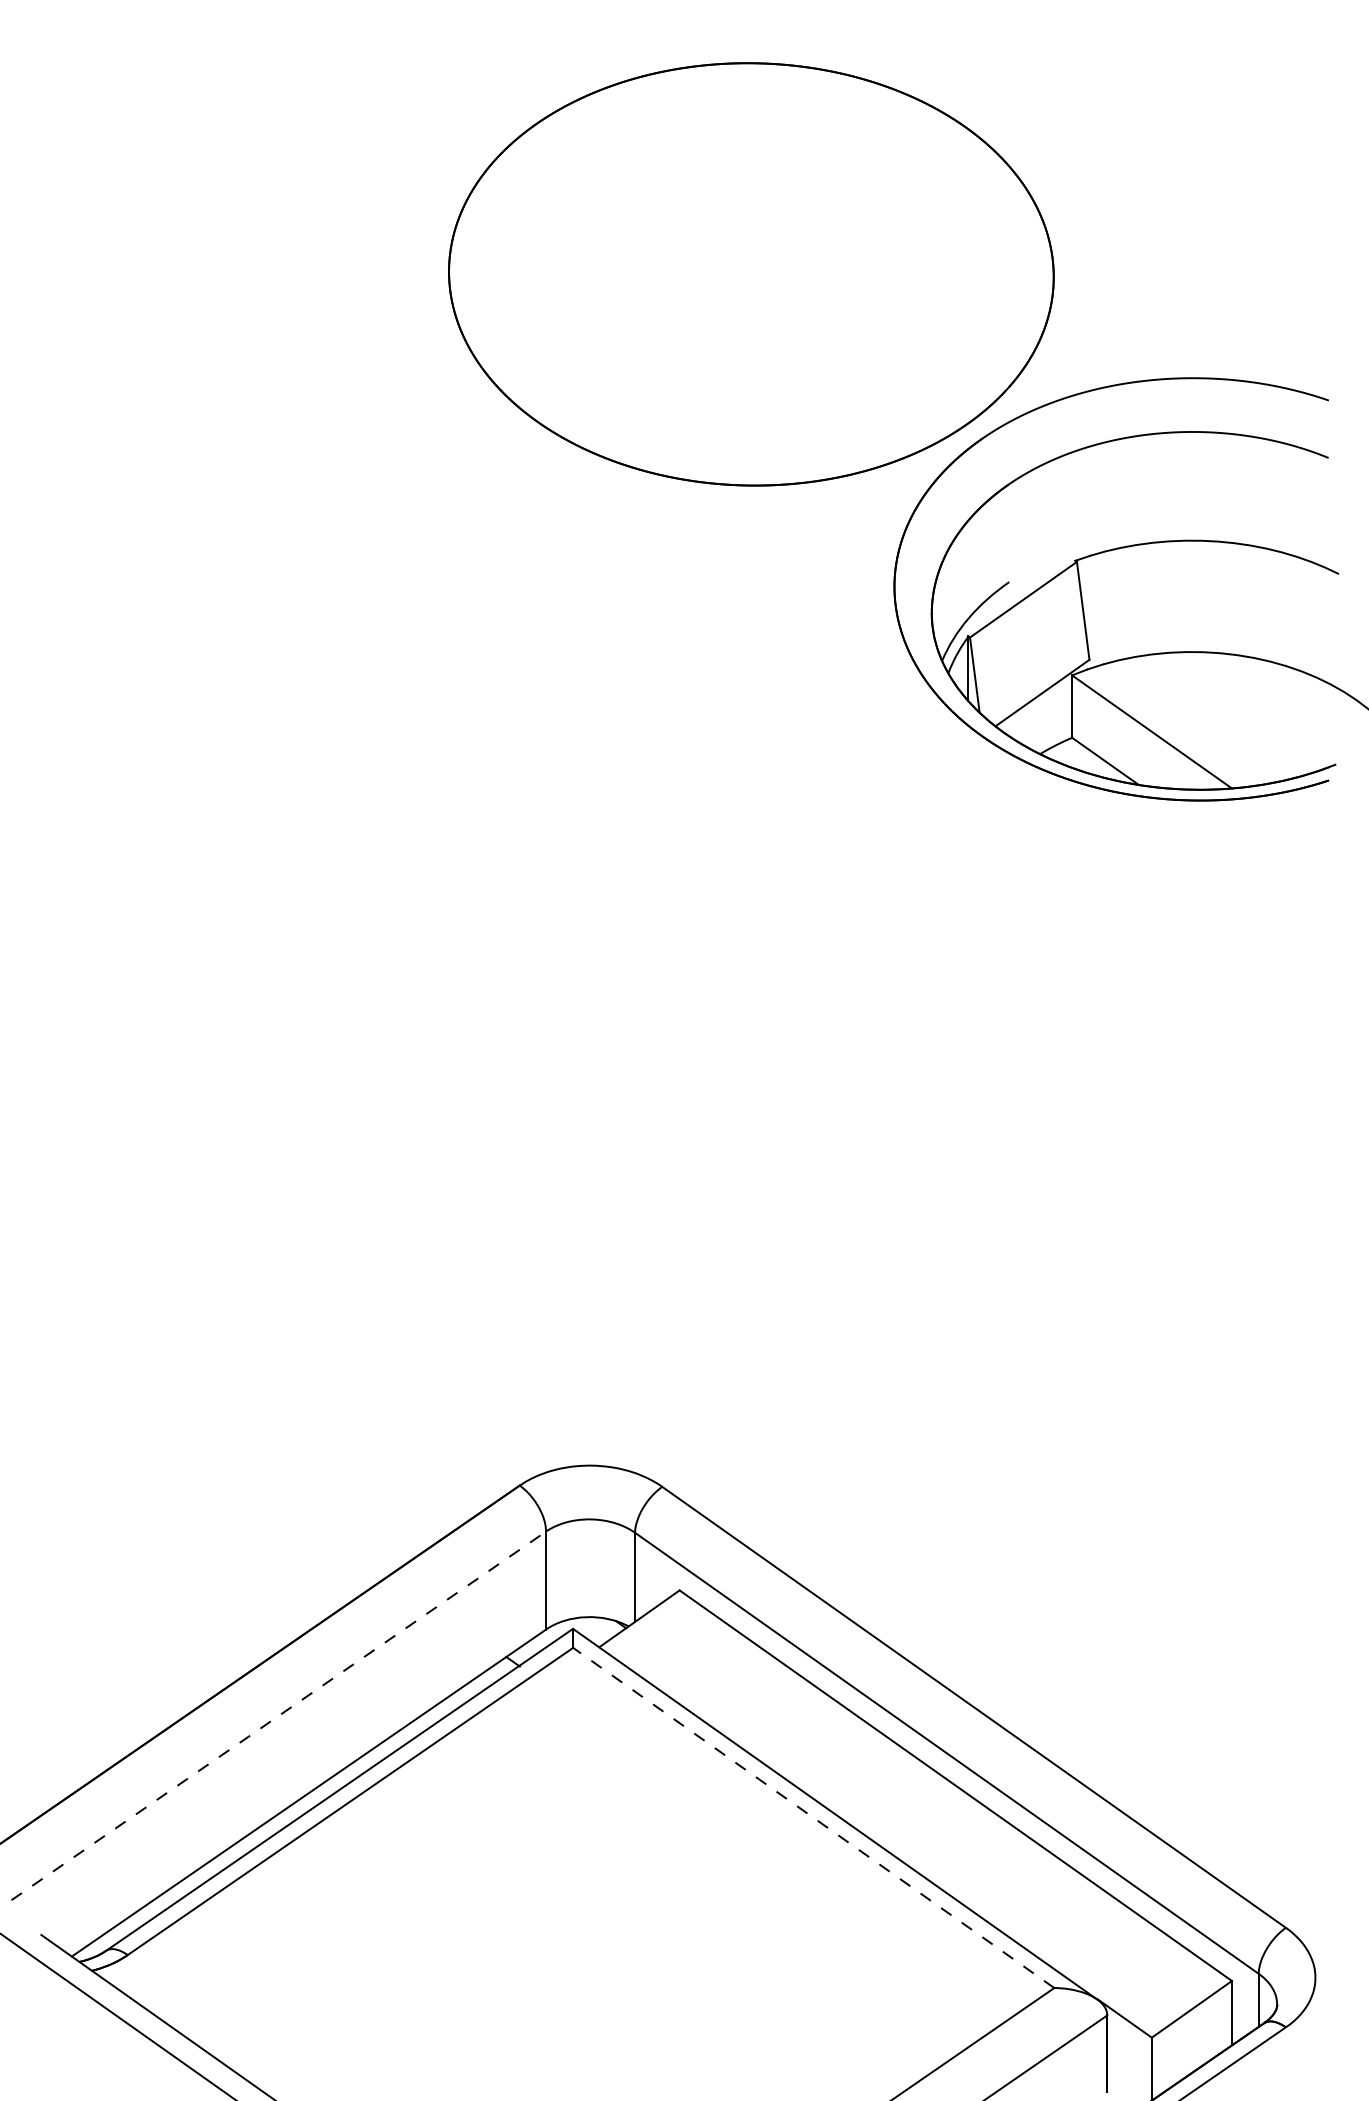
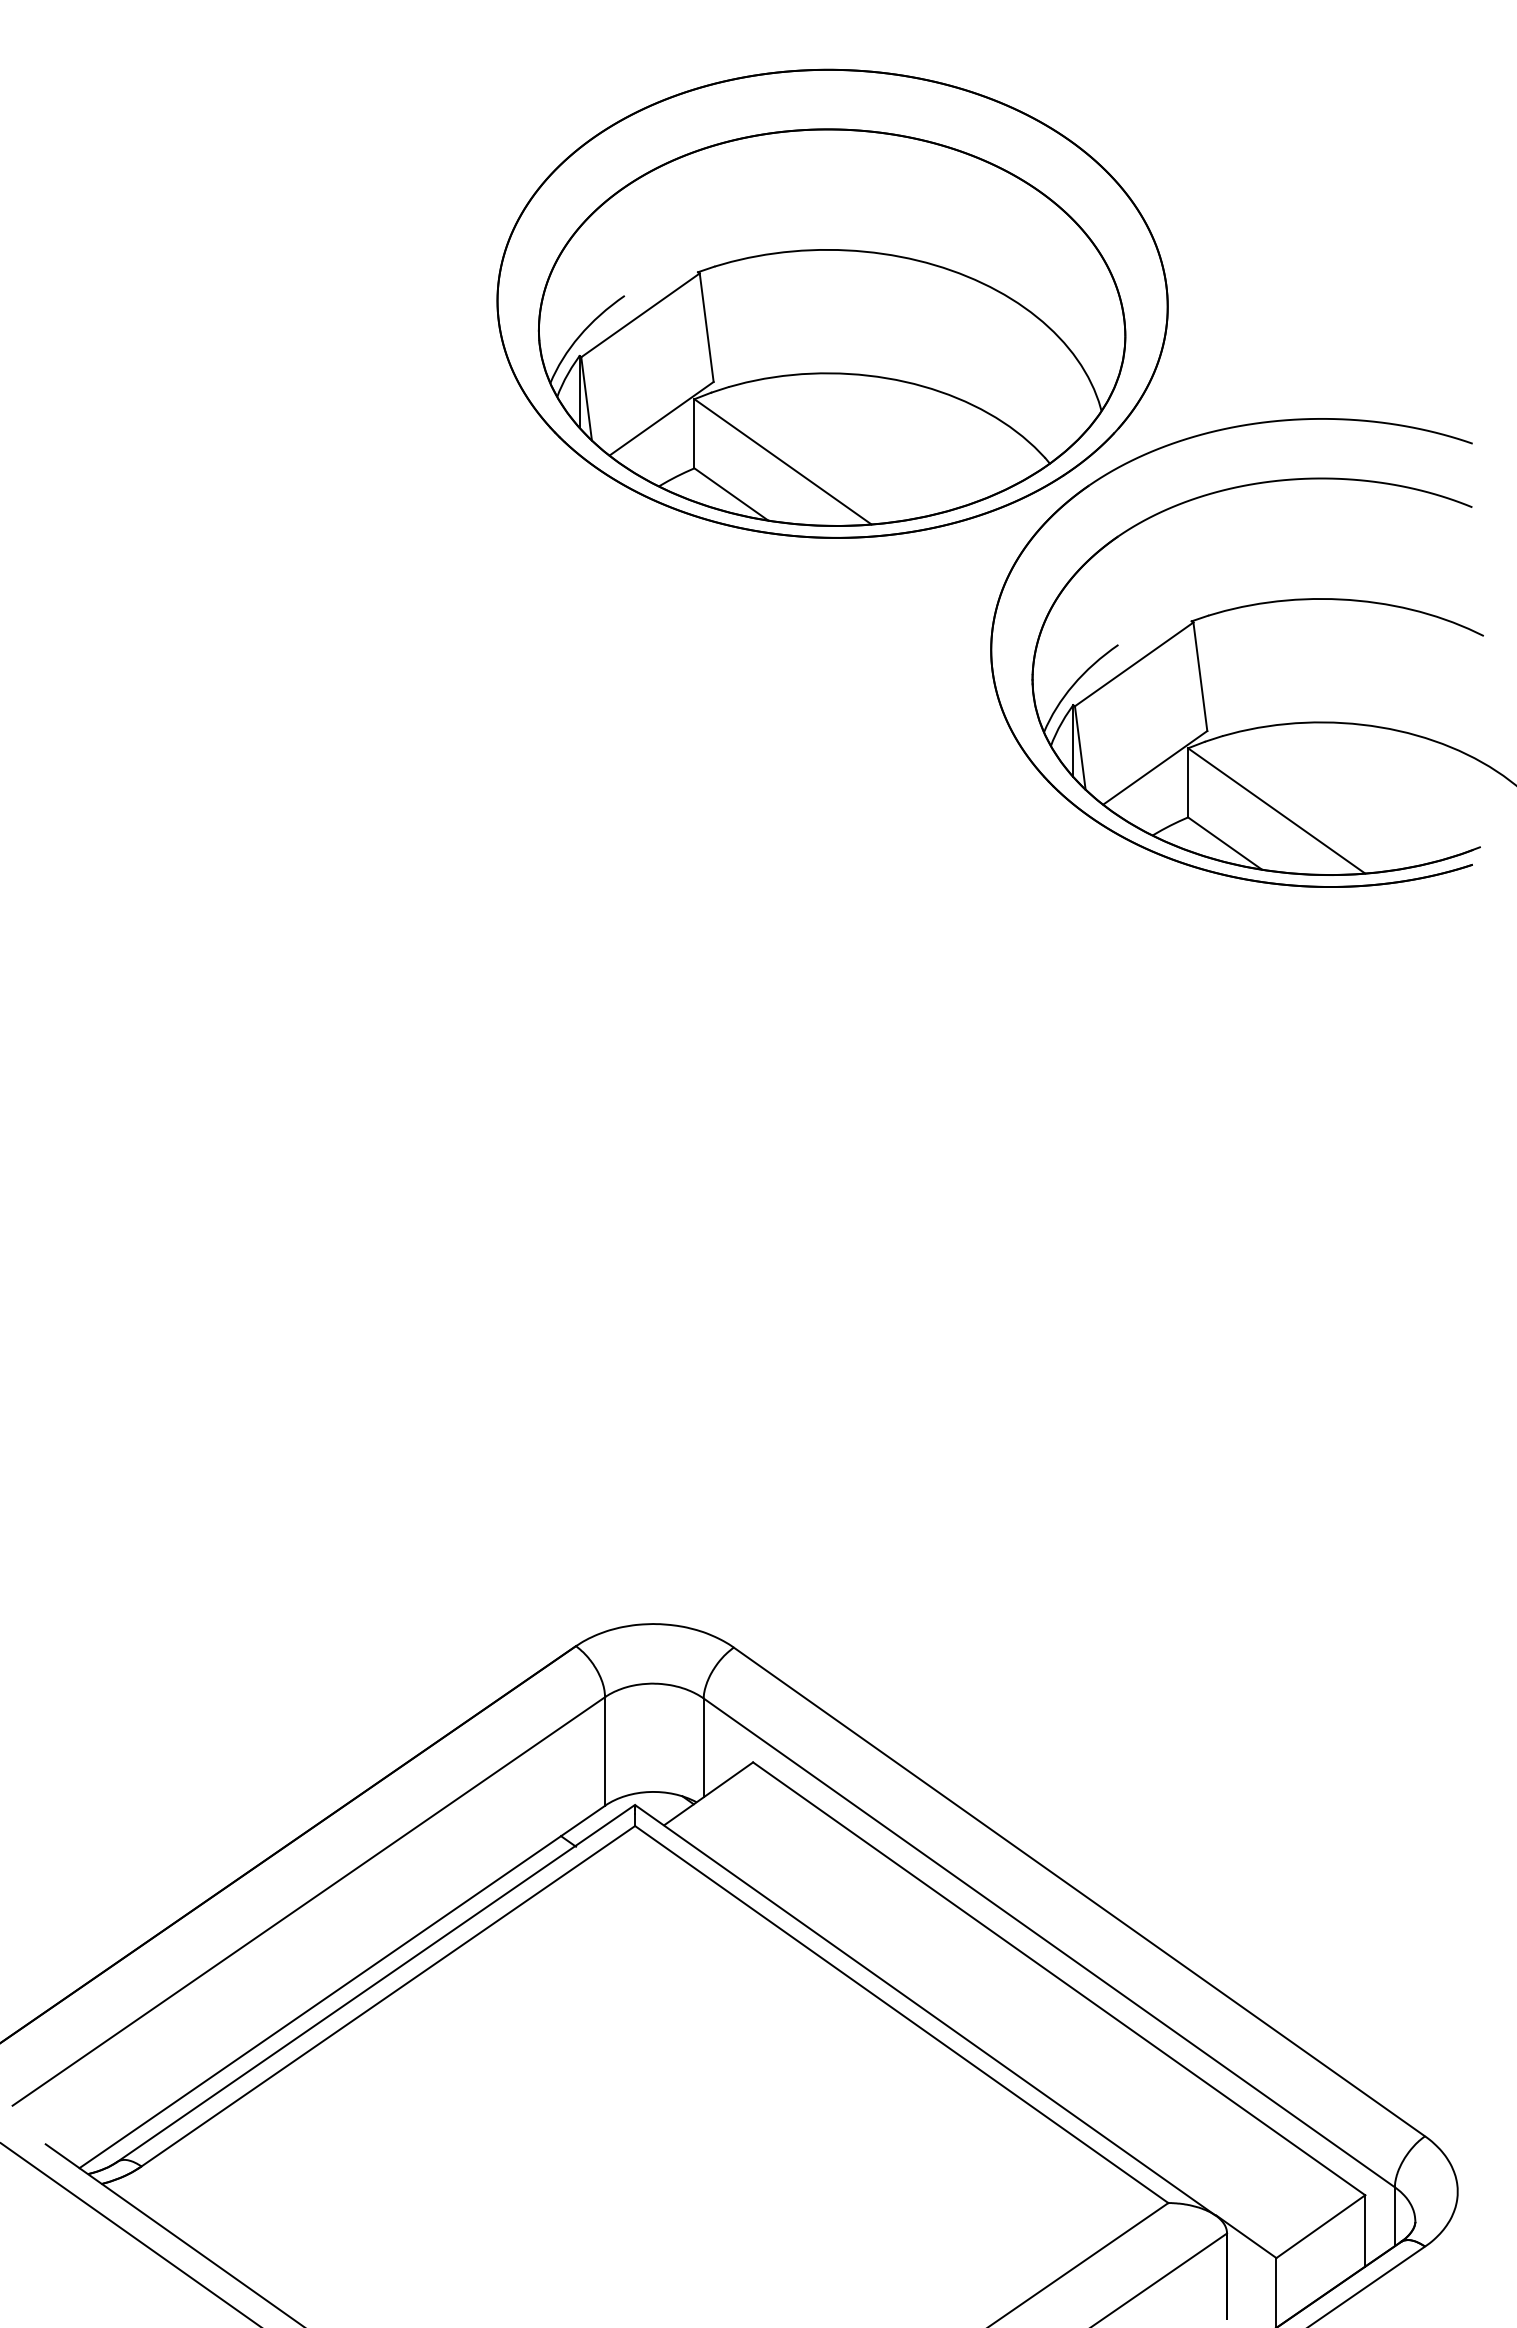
part: (750, 295) -> (831, 327), added
line: (278, 1715) -> (308, 1901), dashed -> solid
line: (813, 1817) -> (901, 2014), dashed -> solid

